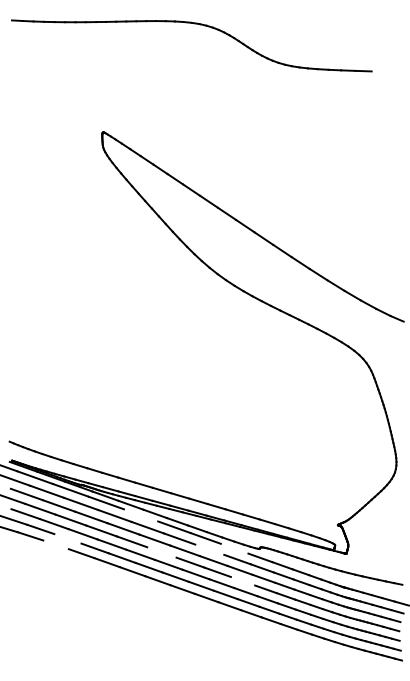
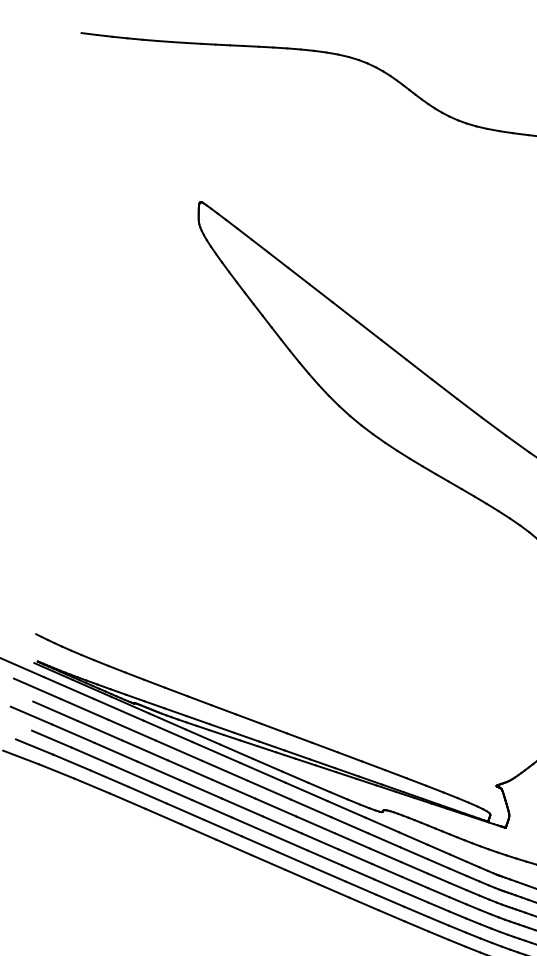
line: (141, 515) -> (217, 752), added
line: (67, 538) -> (109, 778), added
line: (55, 544) -> (91, 785), added
line: (234, 548) -> (346, 809), added
line: (209, 549) -> (310, 808), added
line: (161, 552) -> (241, 807), added
line: (242, 580) -> (354, 855), added

